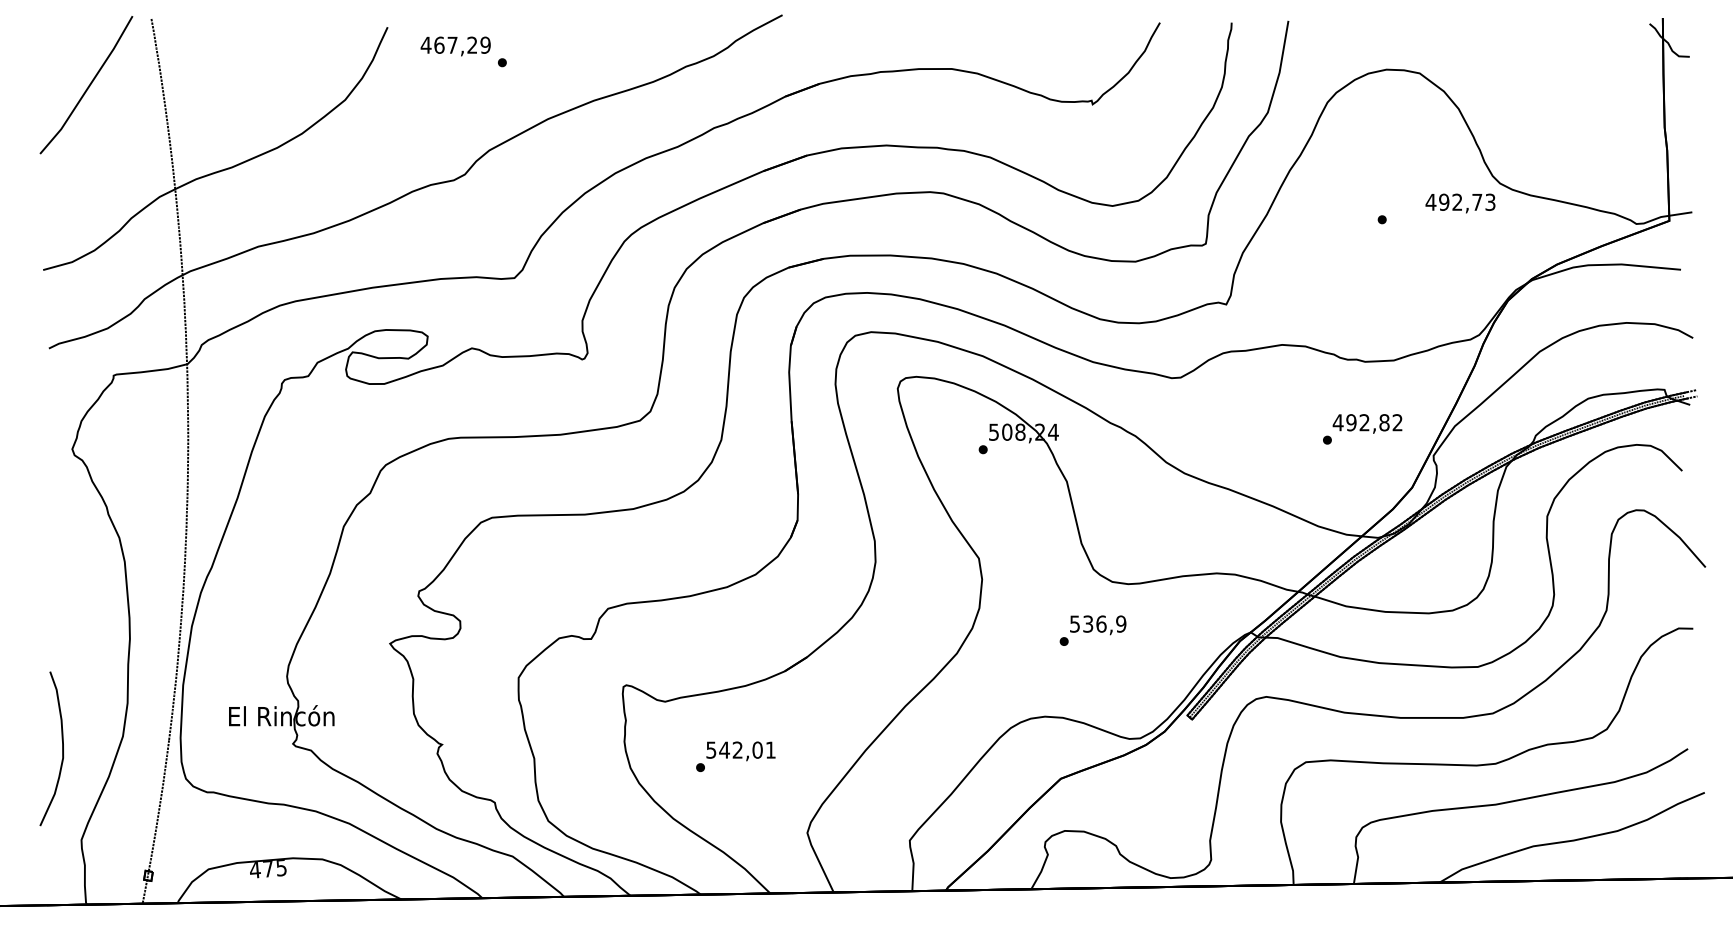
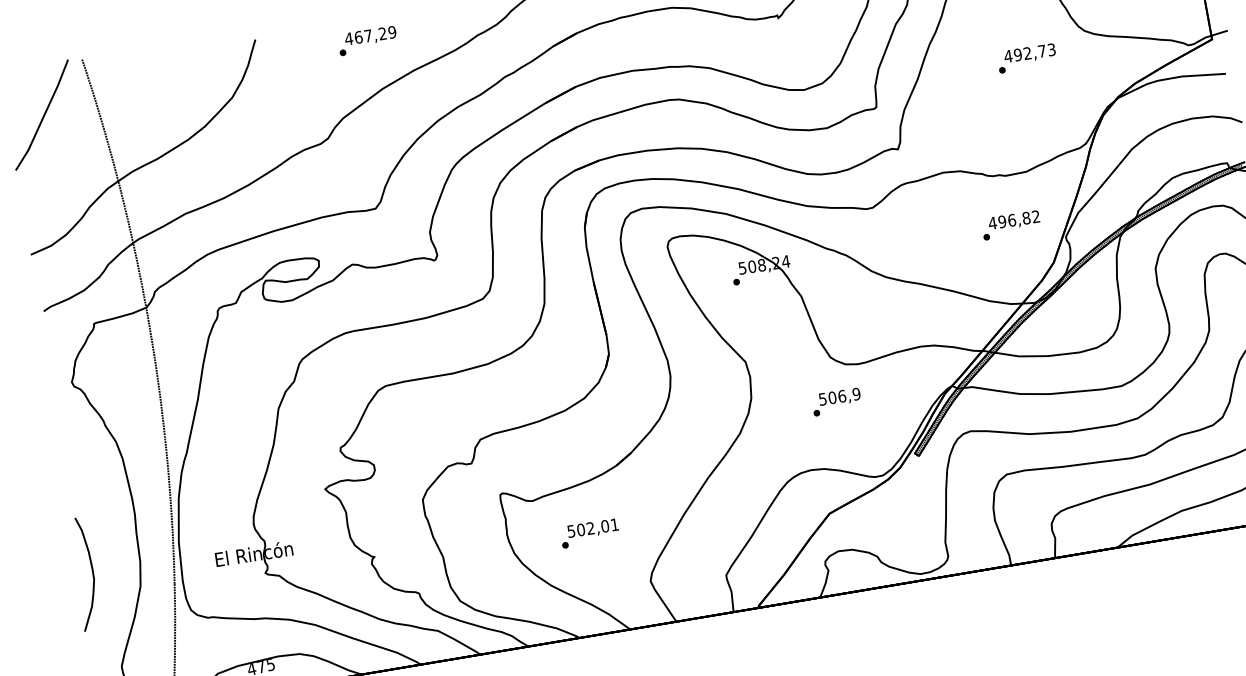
text: (455, 46) -> (370, 36), moved
text: (1460, 203) -> (1030, 54), moved
text: (1364, 422) -> (1011, 220), 492,82 -> 496,82
text: (1088, 623) -> (832, 397), 536,9 -> 506,9
curve: (62, 748) -> (92, 572), moved
text: (724, 749) -> (580, 529), 542,01 -> 502,01

